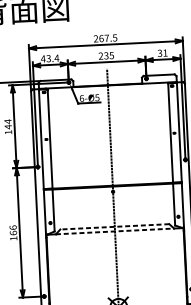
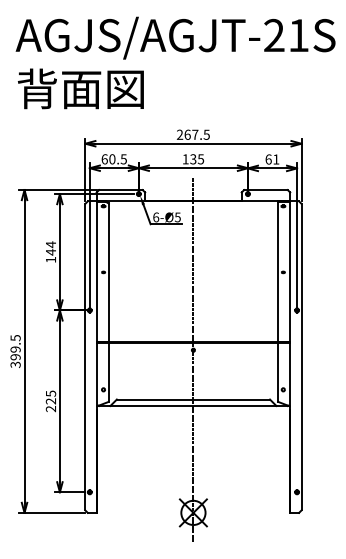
text: (159, 53) -> (268, 159), 31 -> 61
text: (100, 56) -> (185, 159), 235 -> 135
text: (50, 58) -> (114, 159), 43.4 -> 60.5
line: (114, 226) -> (193, 399), dashed -> solid
line: (115, 231) -> (193, 406), dashed -> solid
text: (13, 233) -> (50, 401), 166 -> 225

